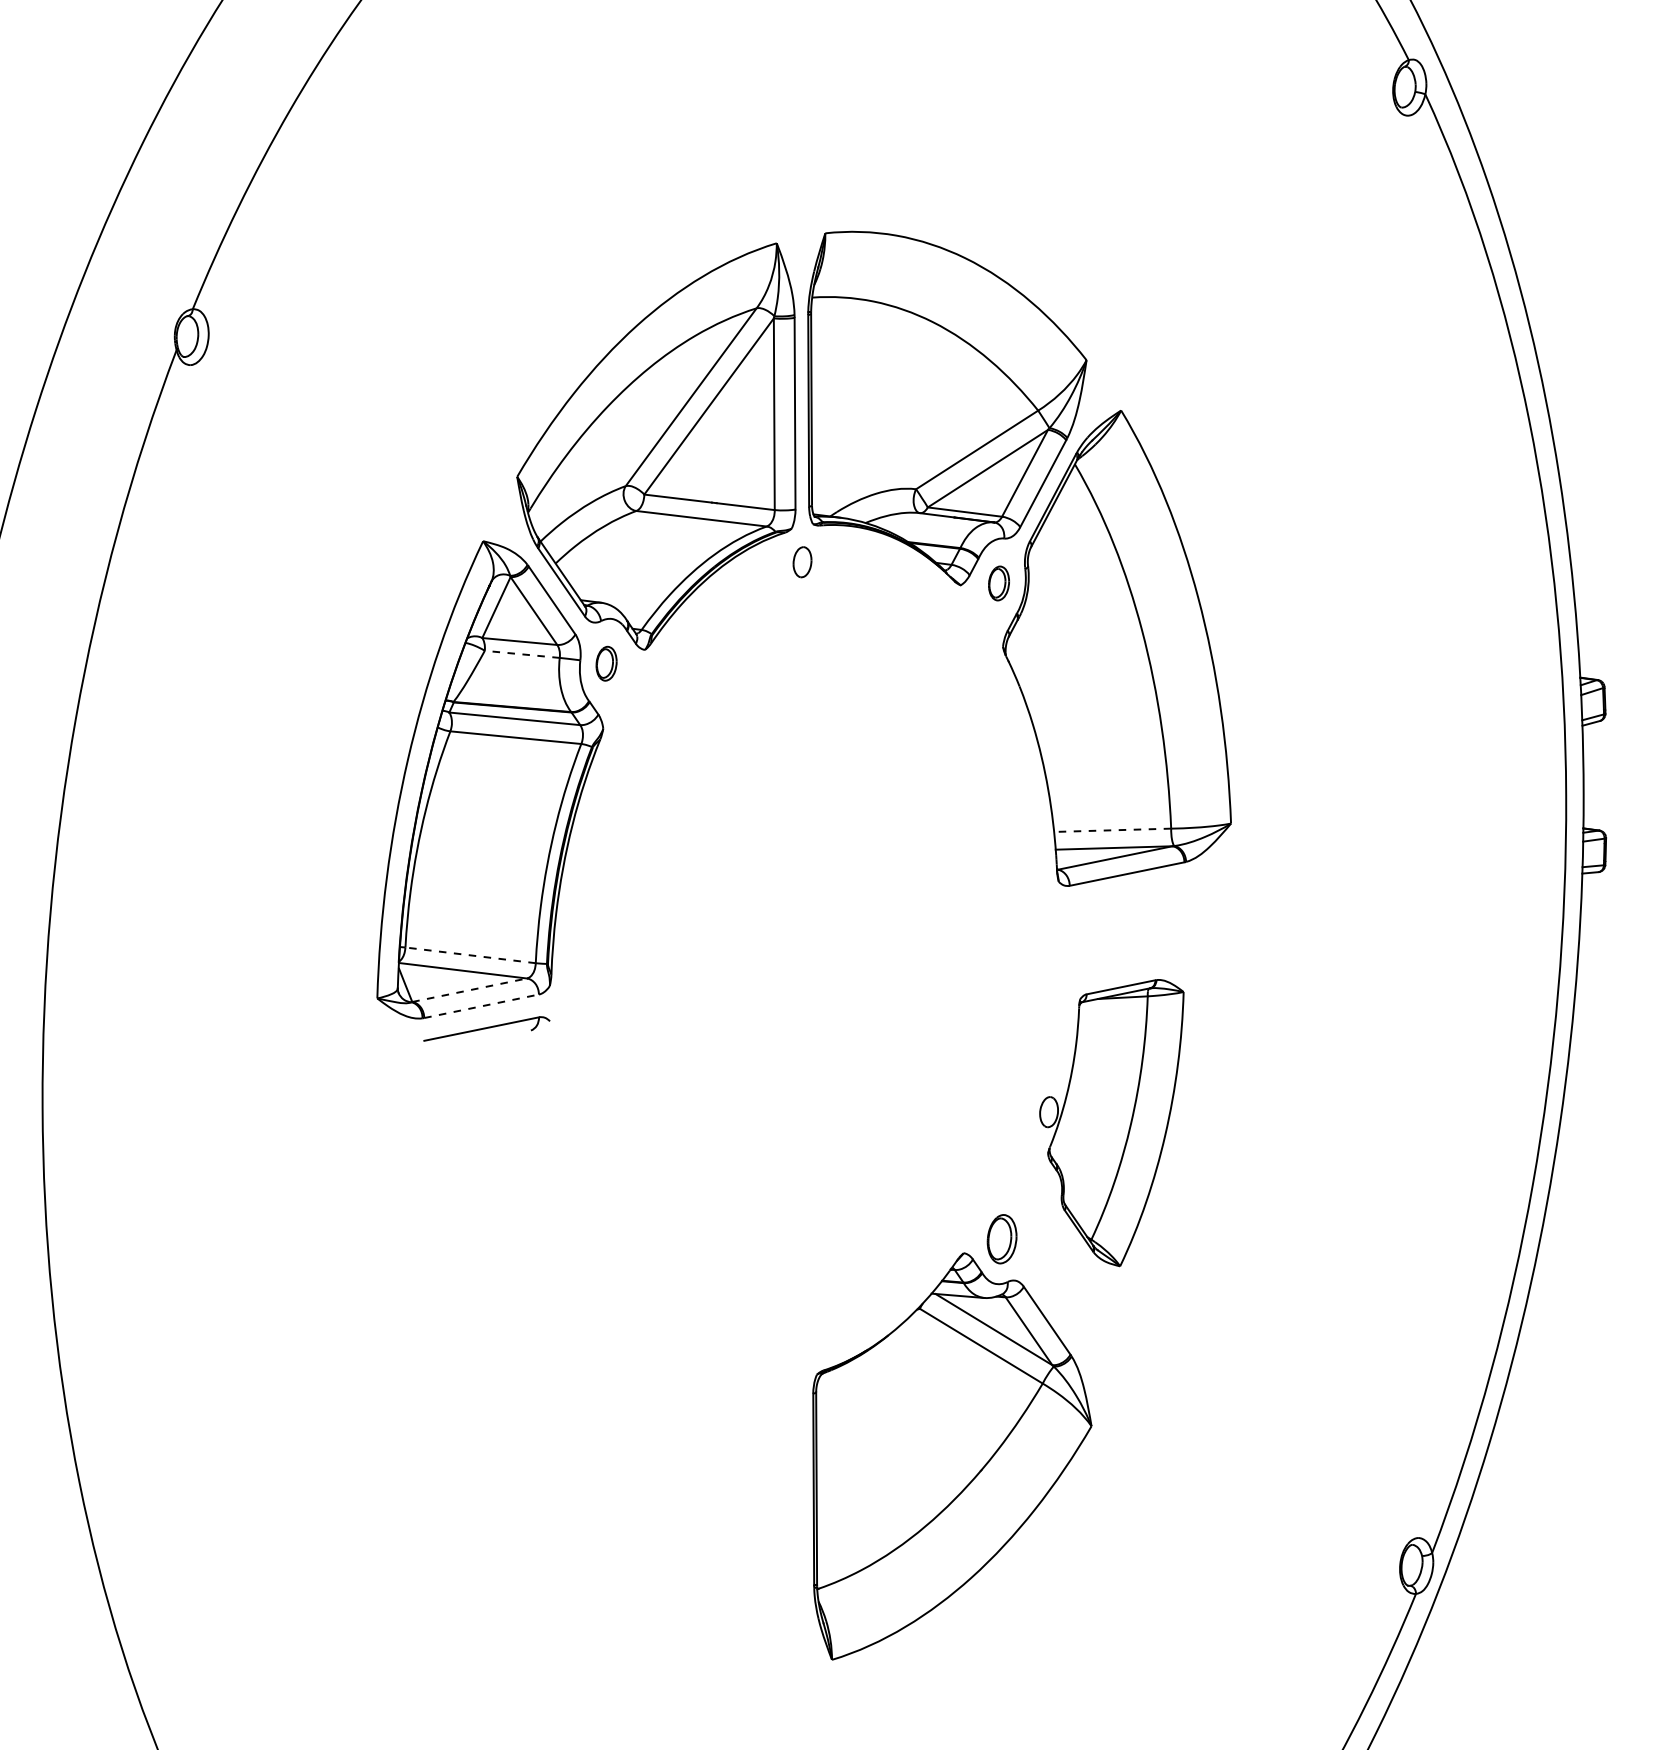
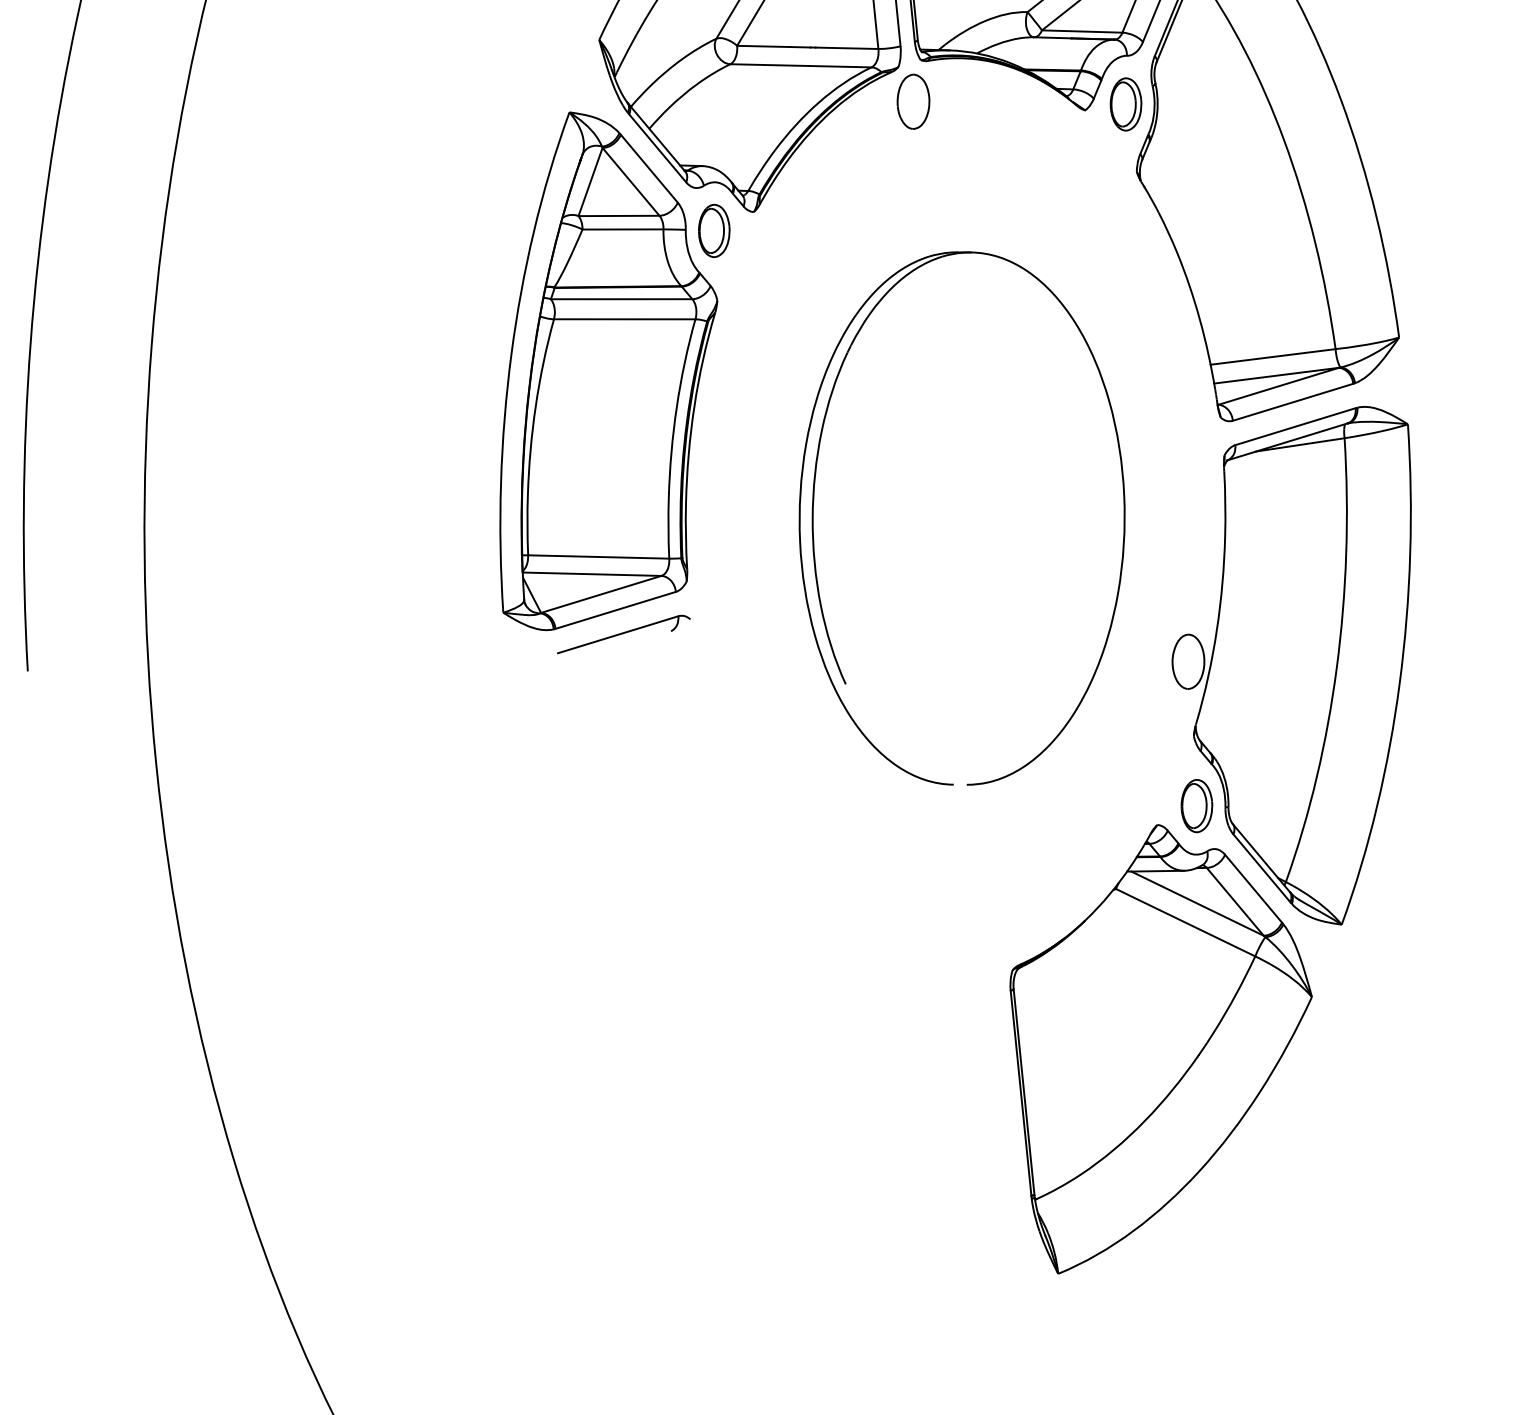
part: (802, 562) -> (913, 102), size x1.67
part: (998, 583) -> (1125, 104), size x1.43
line: (522, 654) -> (623, 229), dashed -> solid
part: (606, 663) -> (714, 230), size x1.43
line: (1112, 830) -> (1272, 357), dashed -> solid
part: (673, 937) -> (814, 516), added
line: (470, 955) -> (598, 557), dashed -> solid
line: (469, 990) -> (601, 594), dashed -> solid
line: (481, 1006) -> (615, 610), dashed -> solid
part: (1111, 1122) -> (1301, 669), size x1.67

